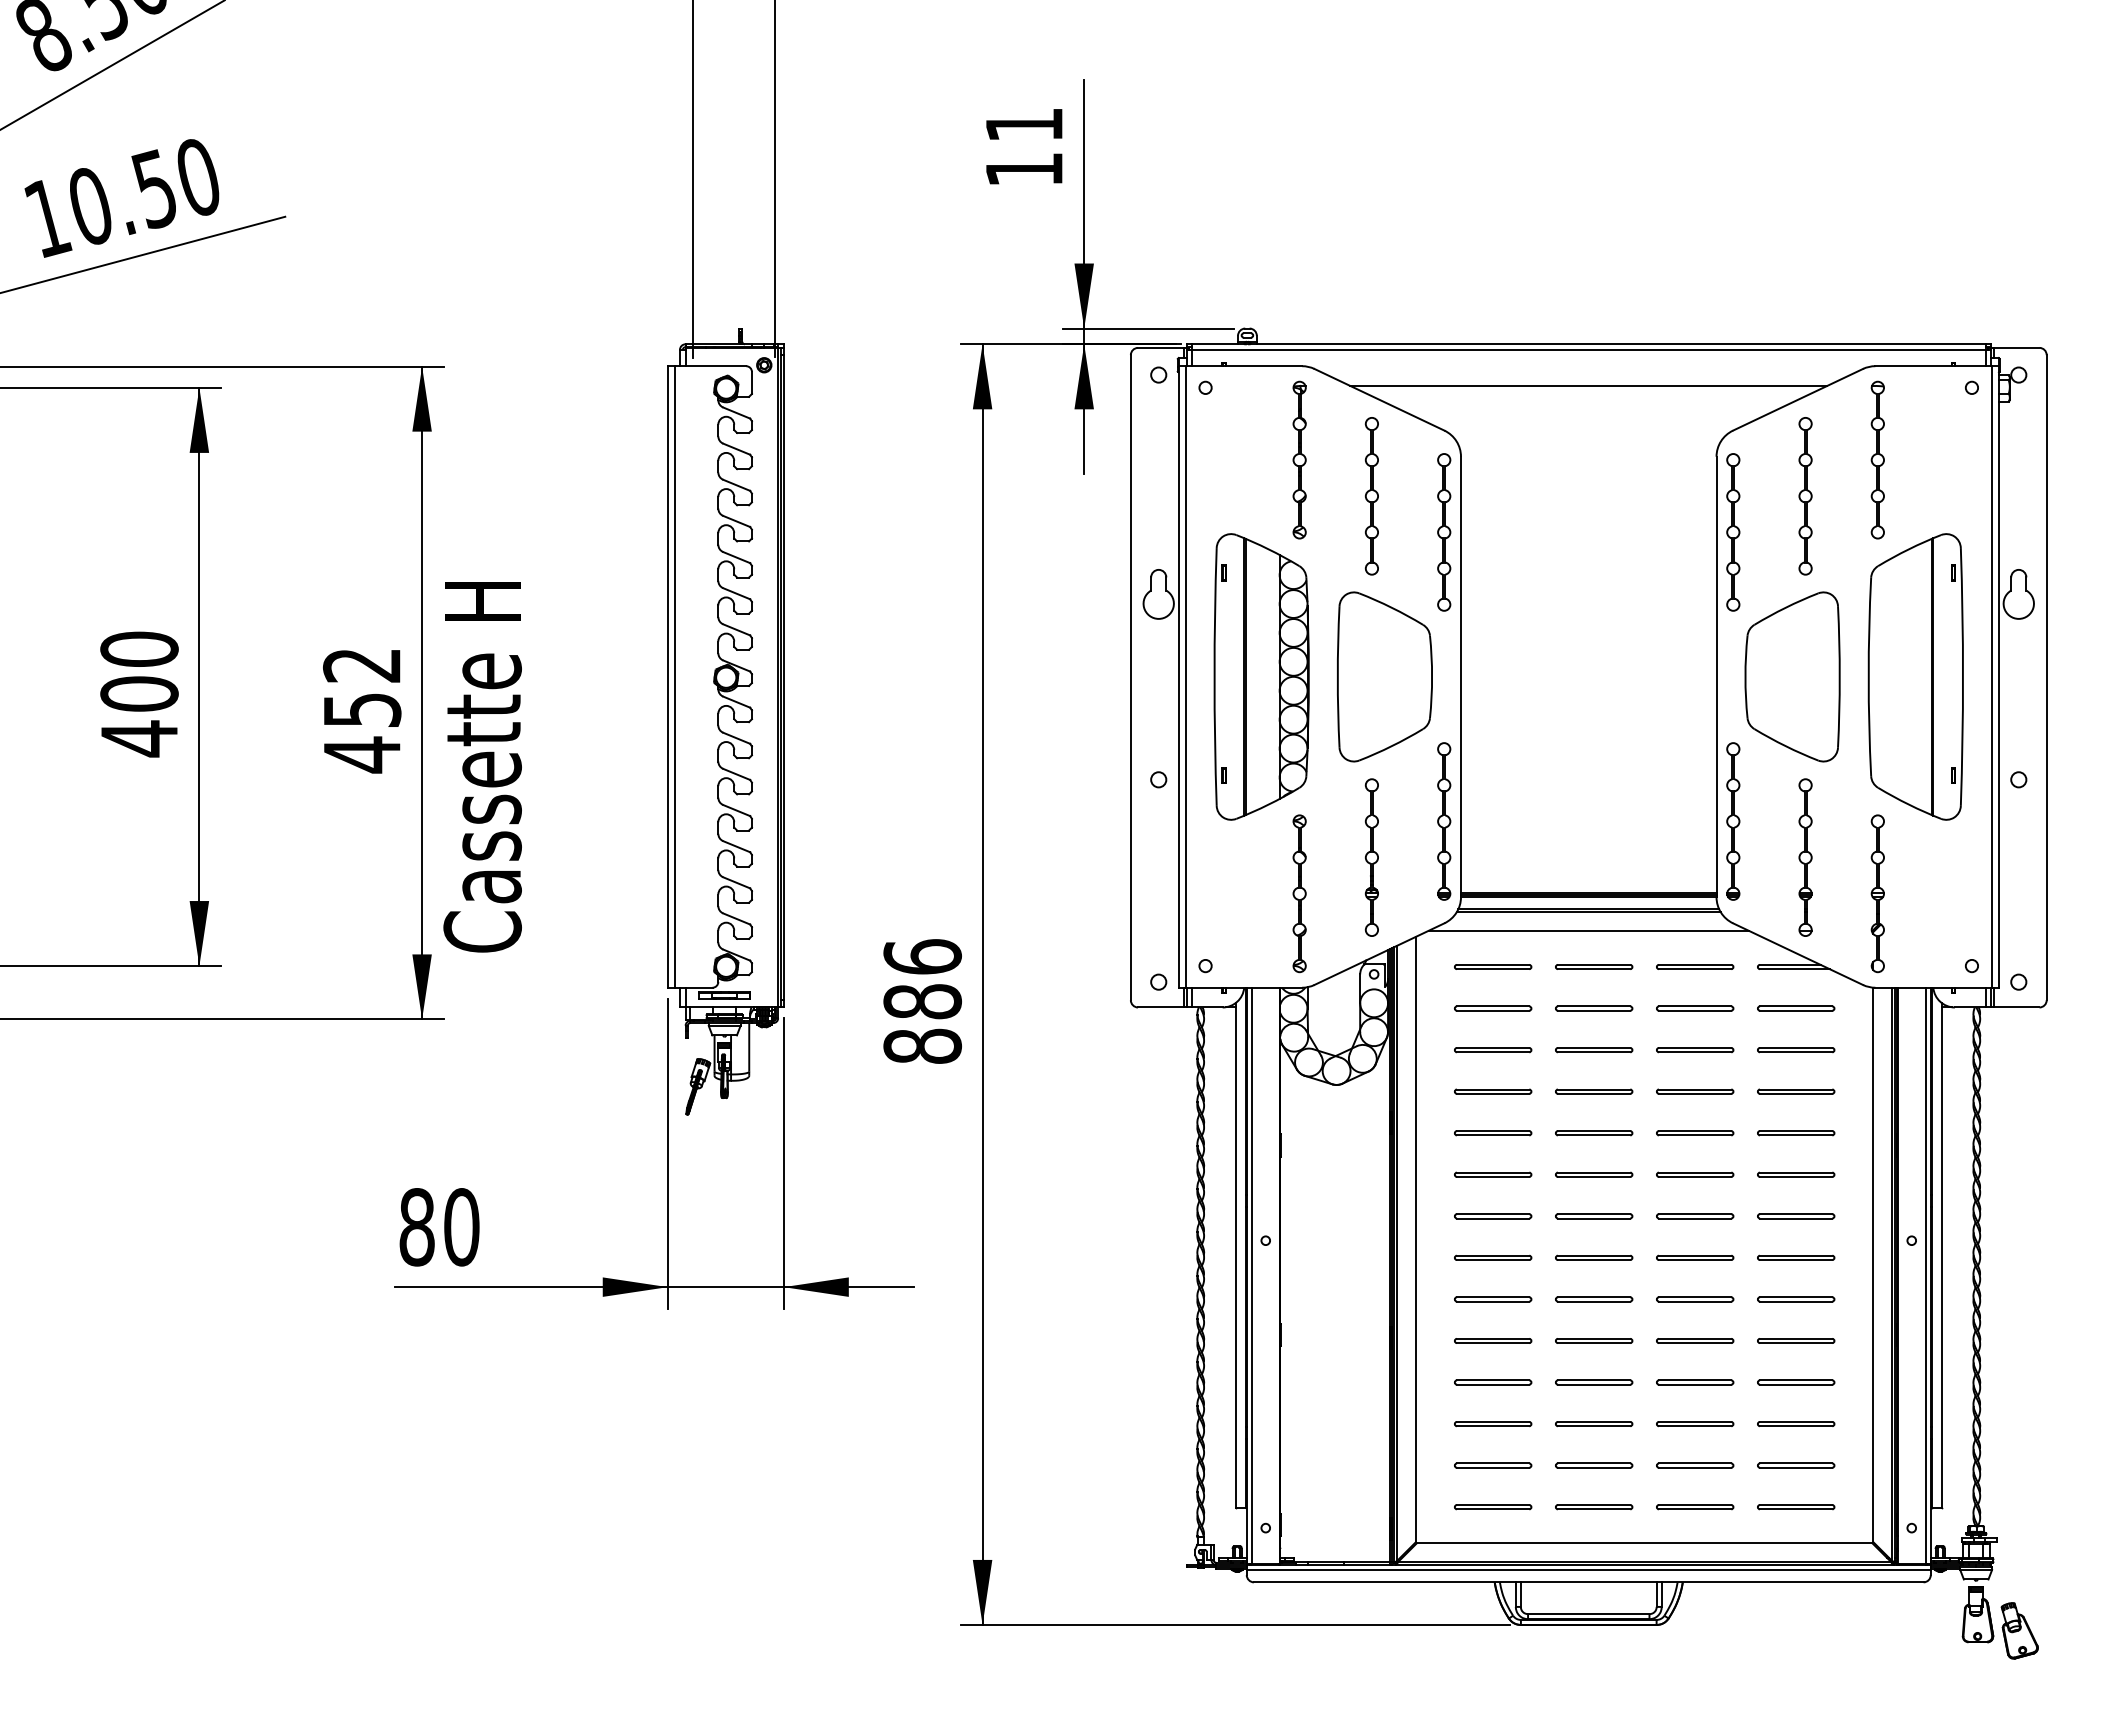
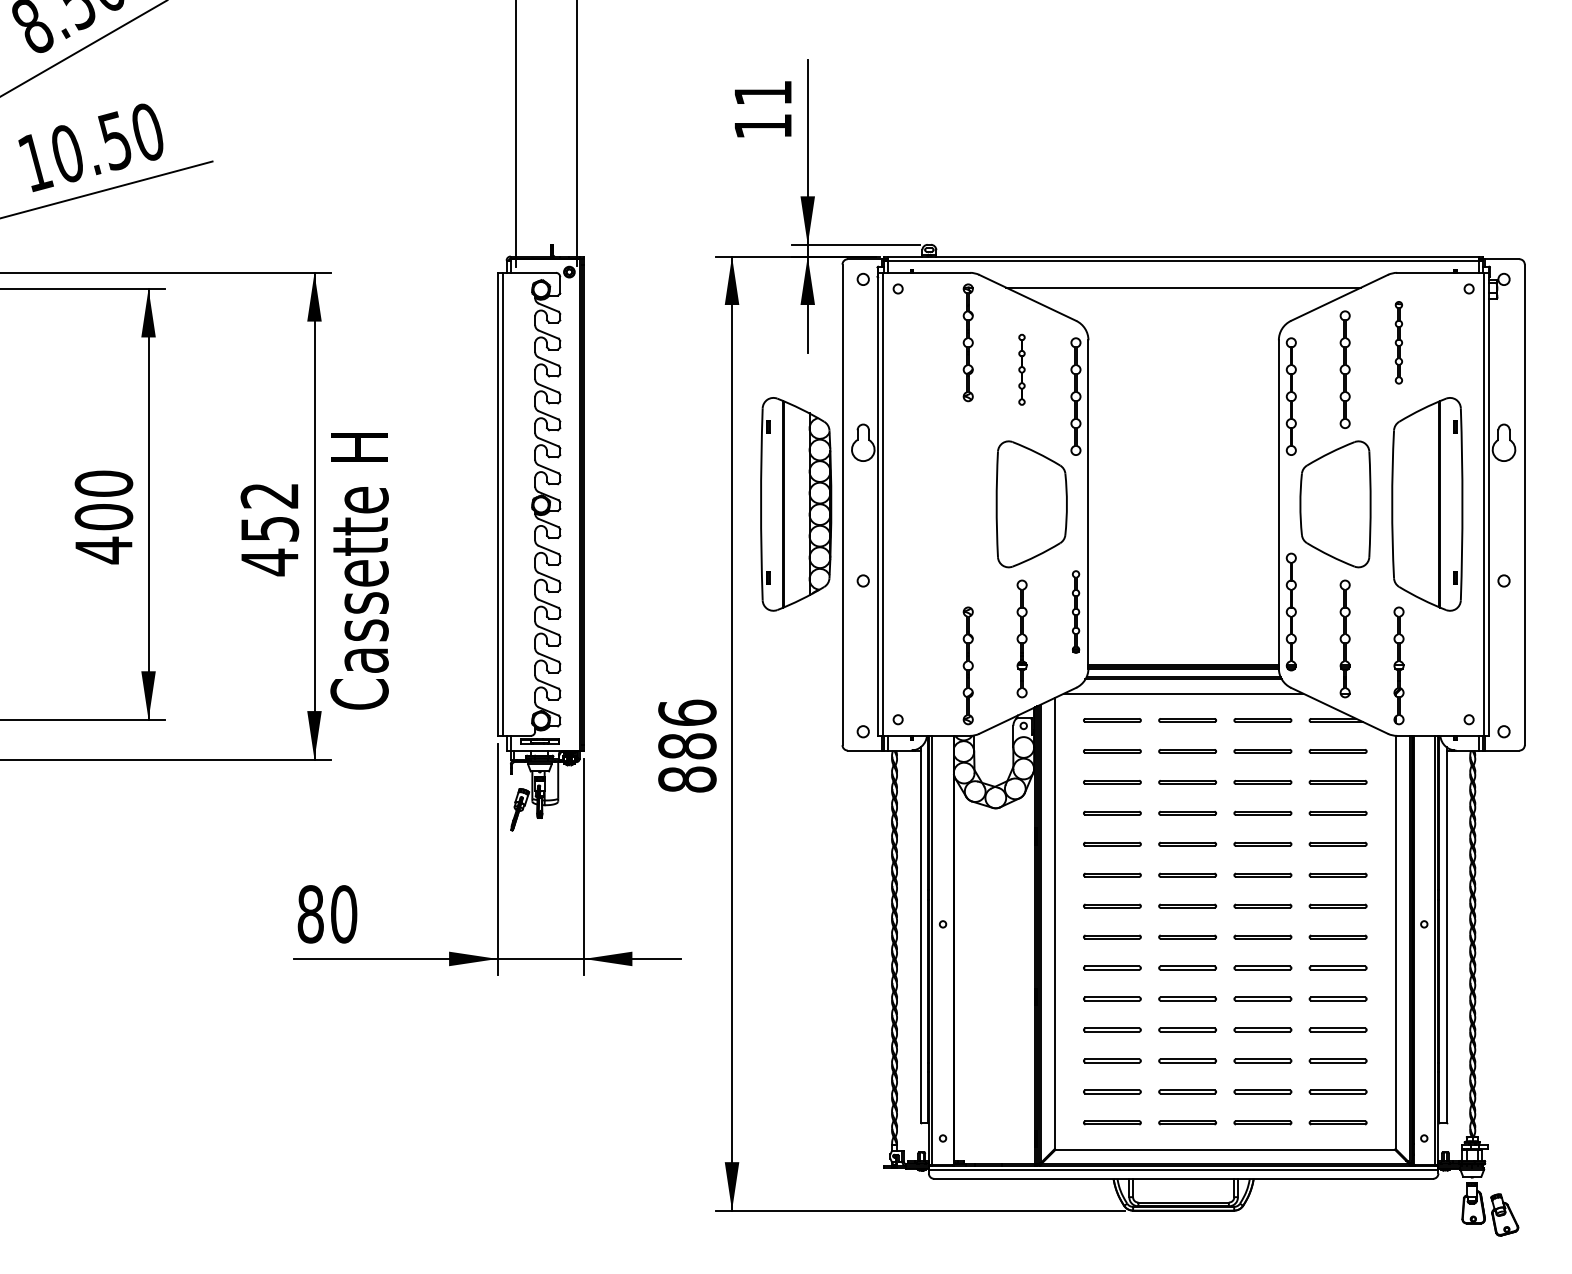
part: (1877, 459) -> (1398, 342), size x0.7
part: (1371, 496) -> (1021, 369), size x0.6
part: (1261, 676) -> (796, 504), moved
part: (1444, 821) -> (1076, 612), size x0.7

